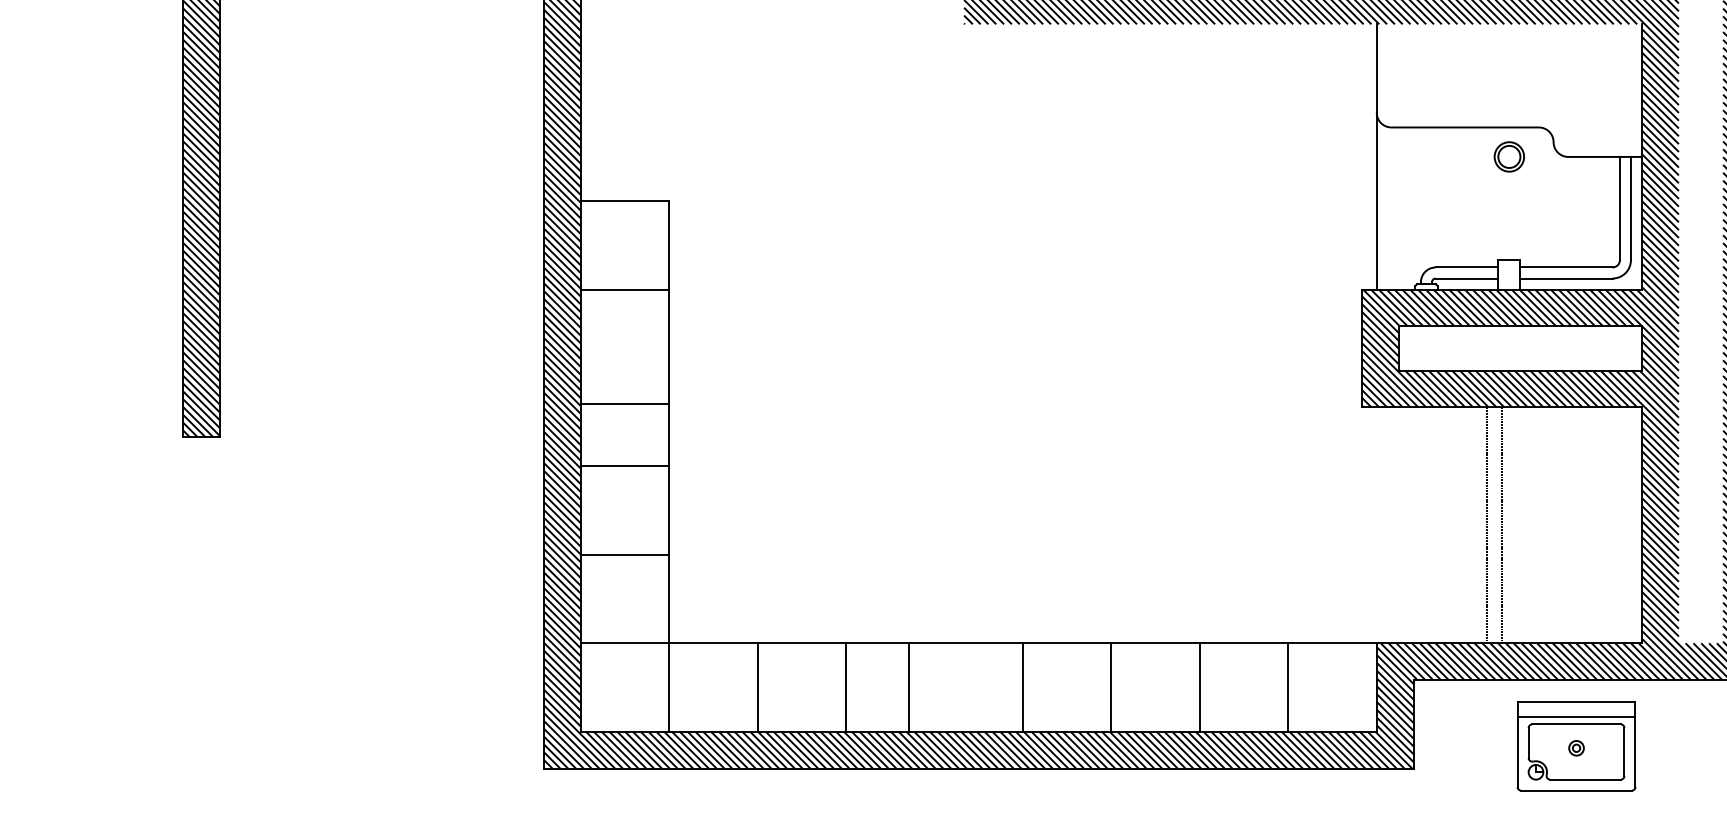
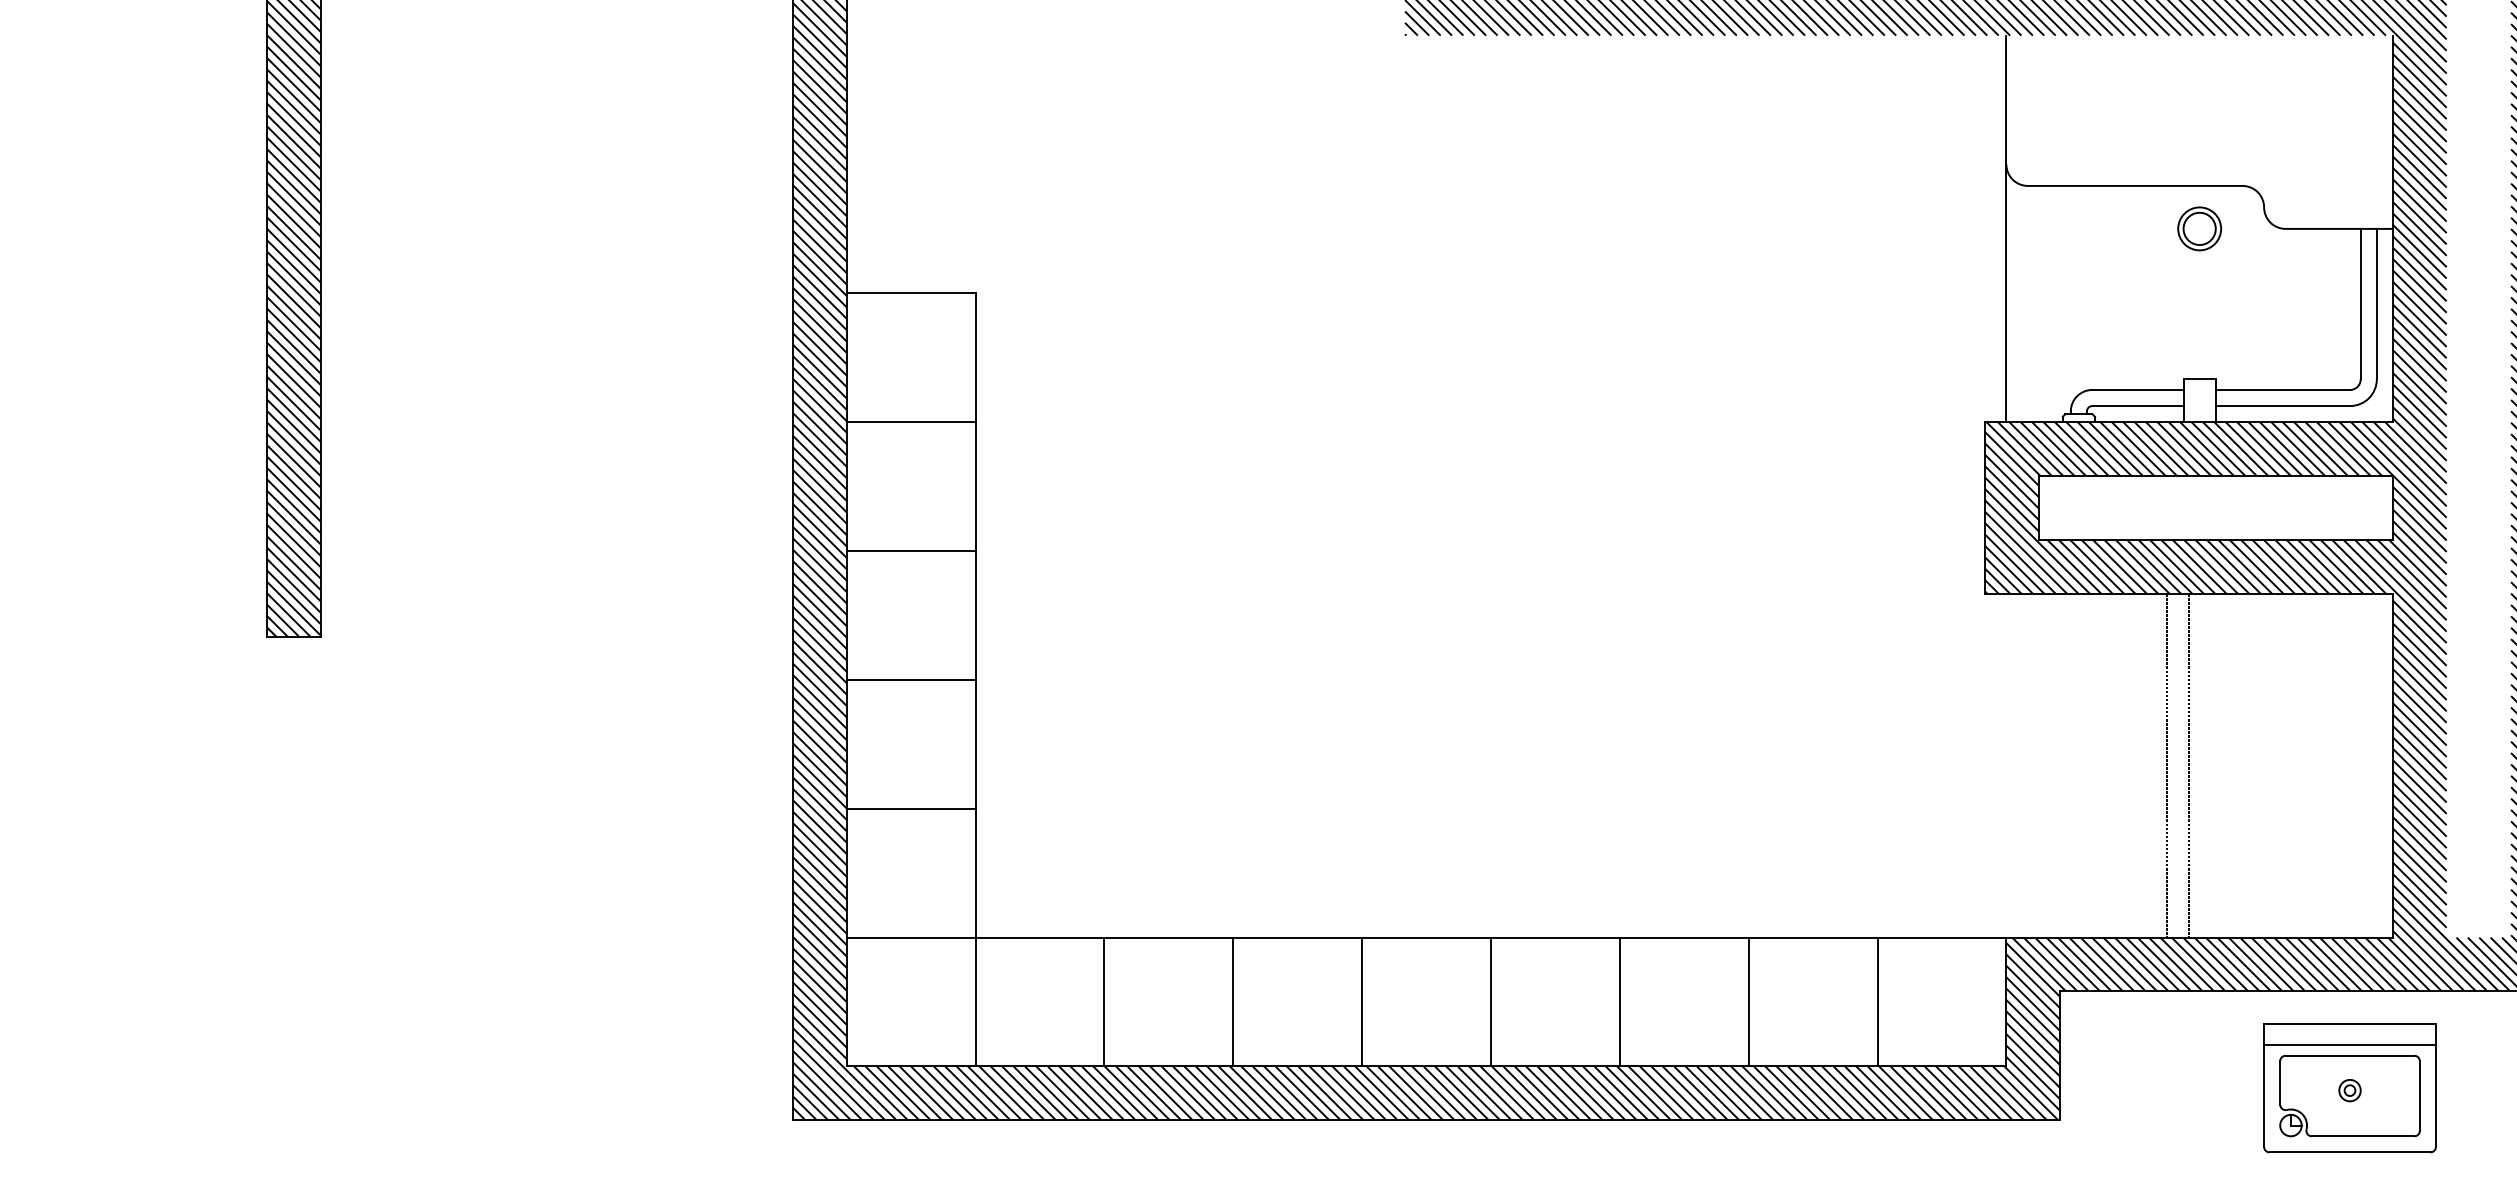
line: (624, 404) -> (910, 551), moved
line: (908, 687) -> (1361, 1002), moved
part: (1576, 746) -> (2349, 1087), moved

